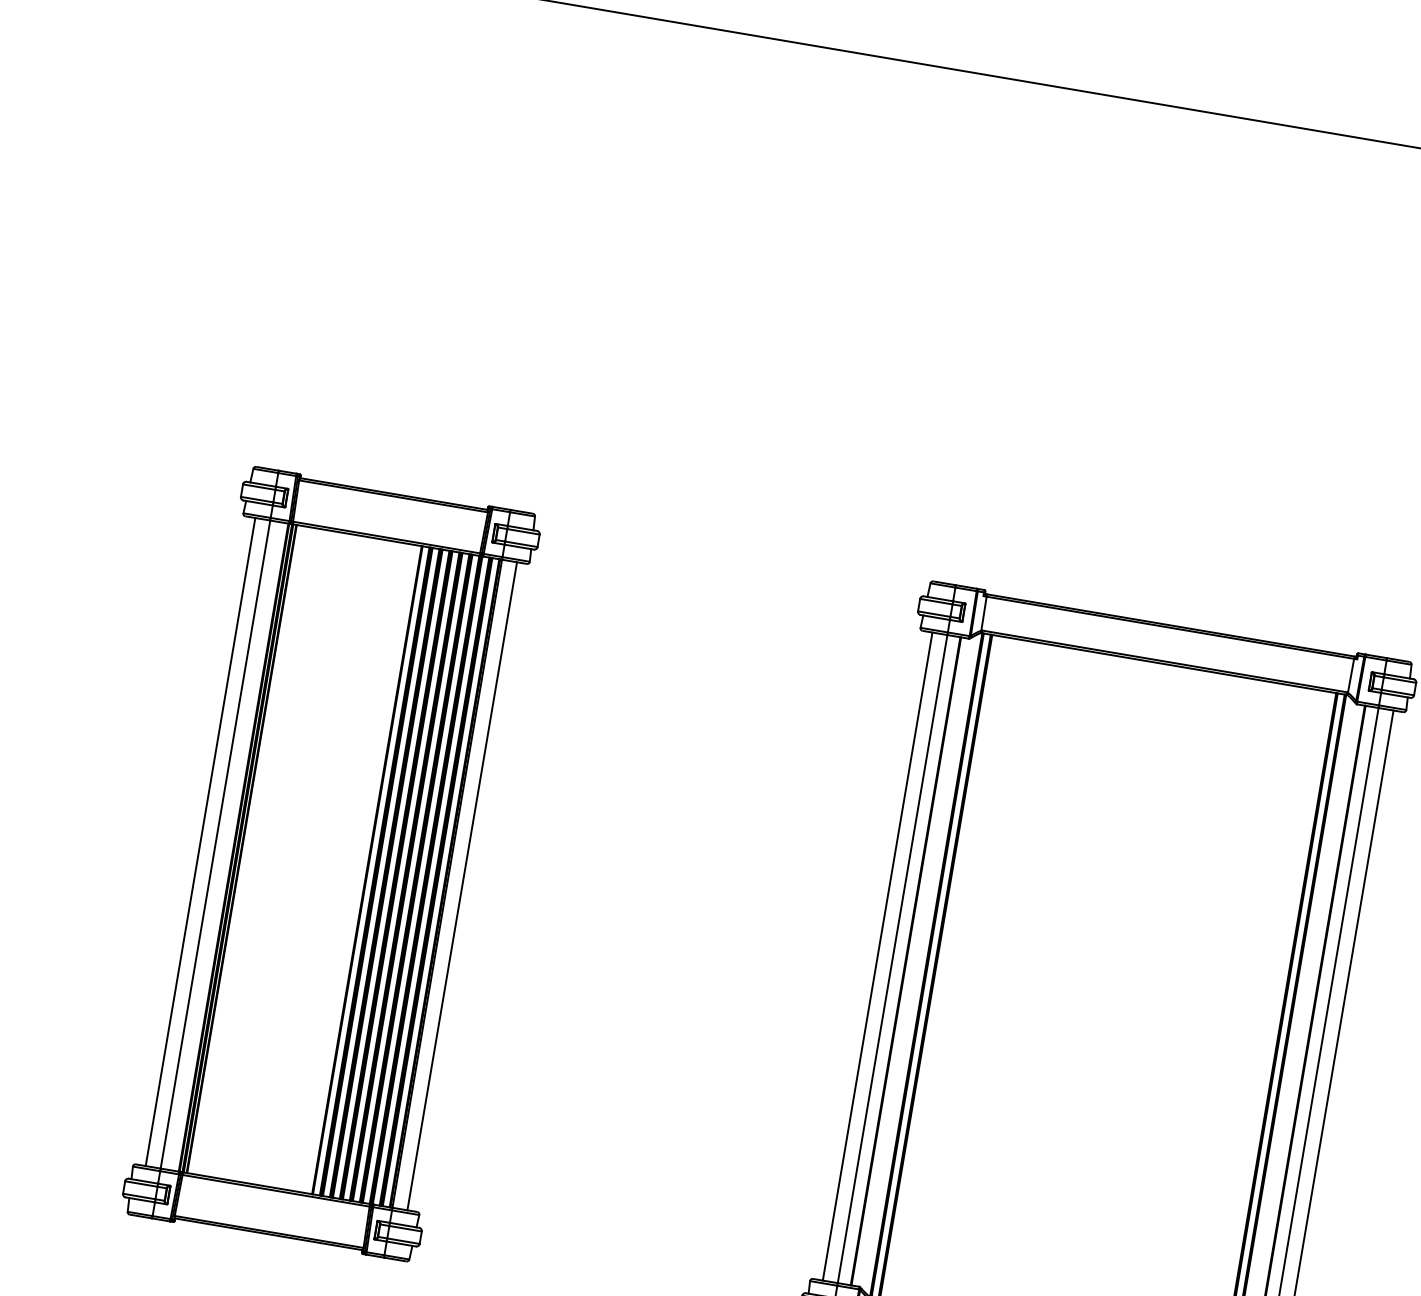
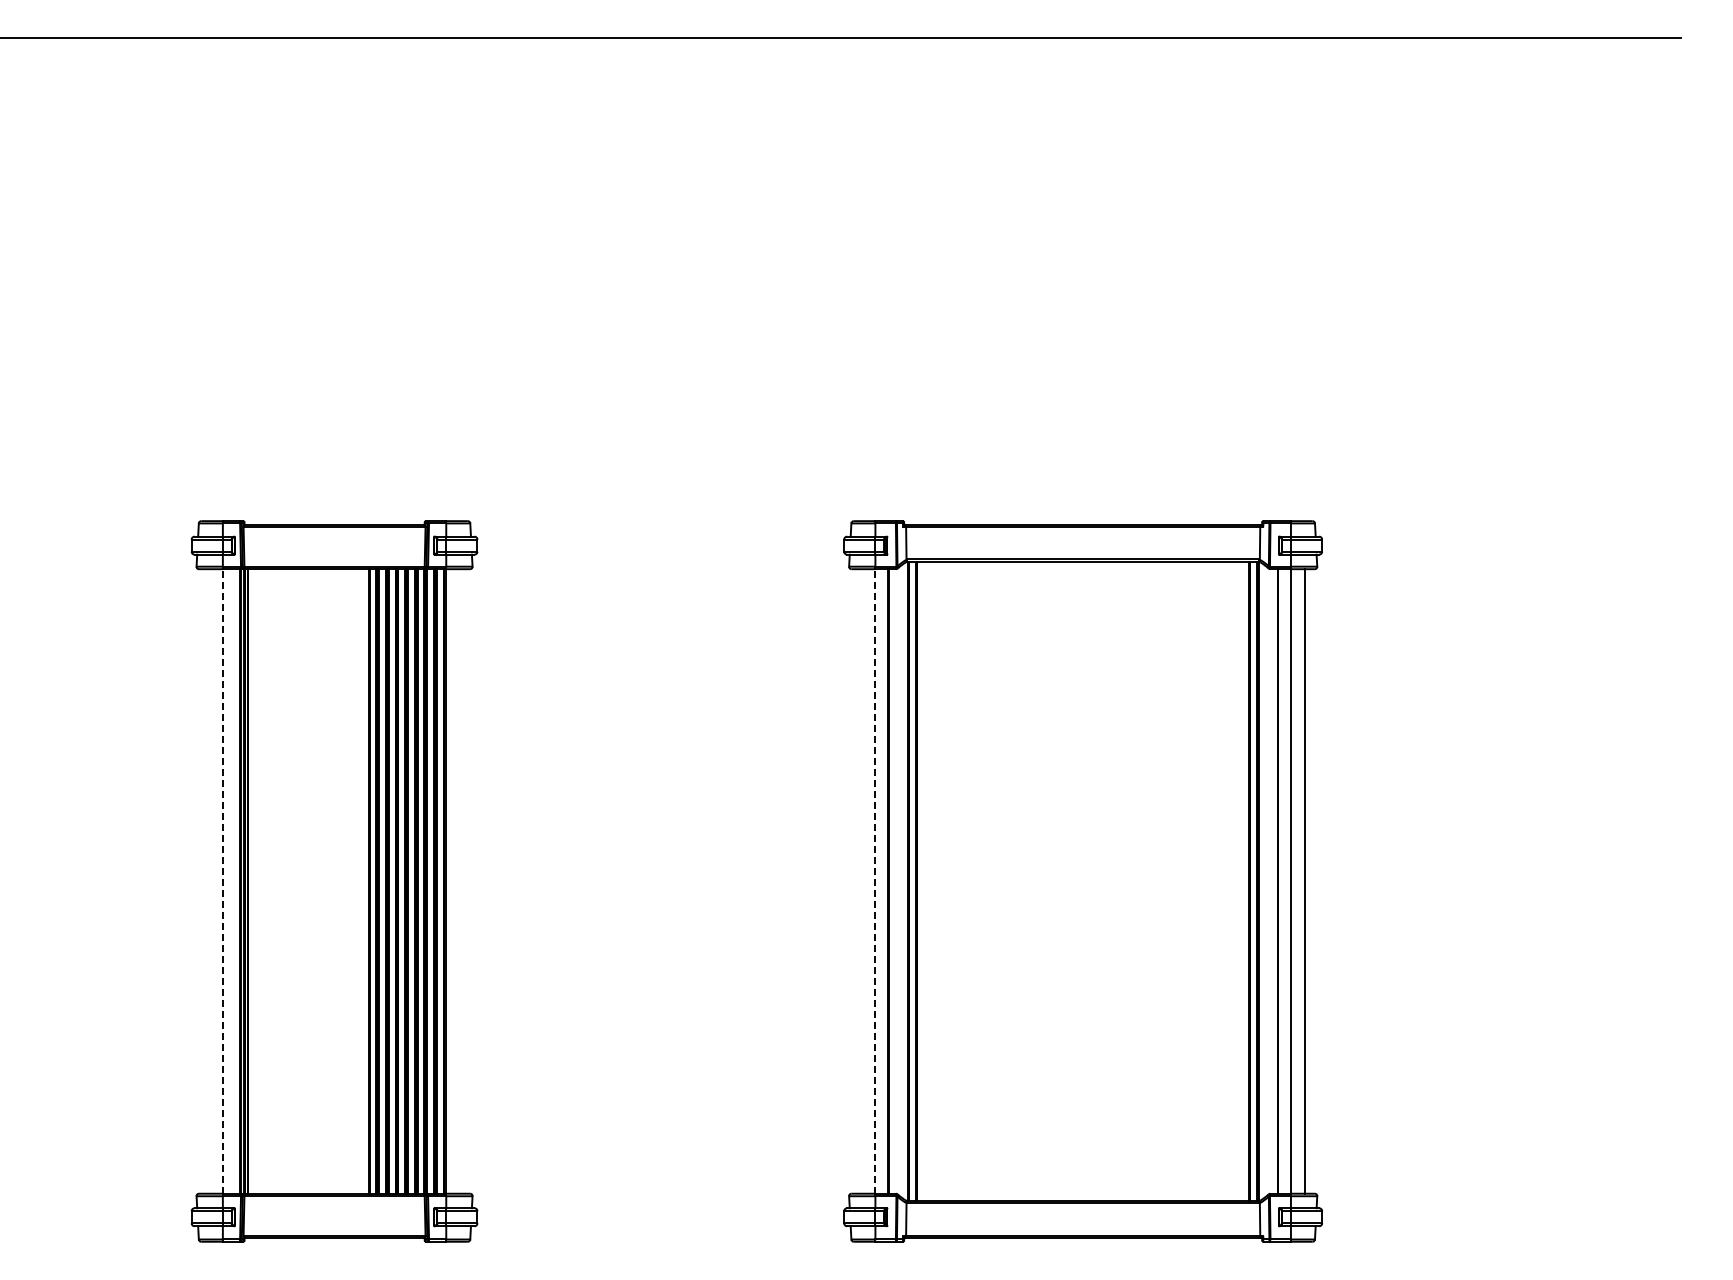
line: (200, 842) -> (208, 881), removed
line: (215, 843) -> (222, 880), solid -> dashed
line: (462, 886) -> (460, 881), removed
line: (878, 956) -> (861, 881), removed
line: (892, 958) -> (875, 880), solid -> dashed

